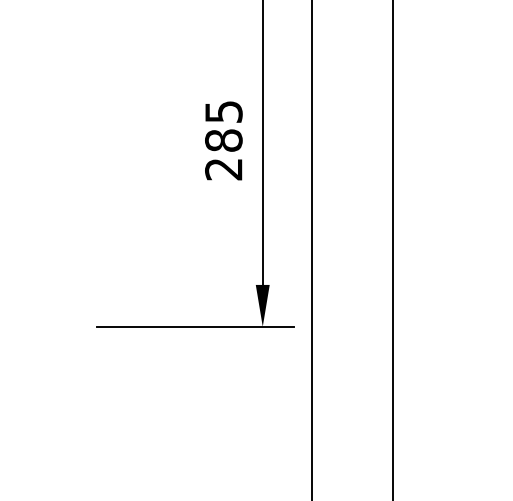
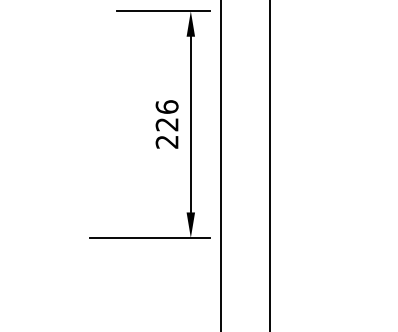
text: (222, 125) -> (166, 115), 285 -> 226

